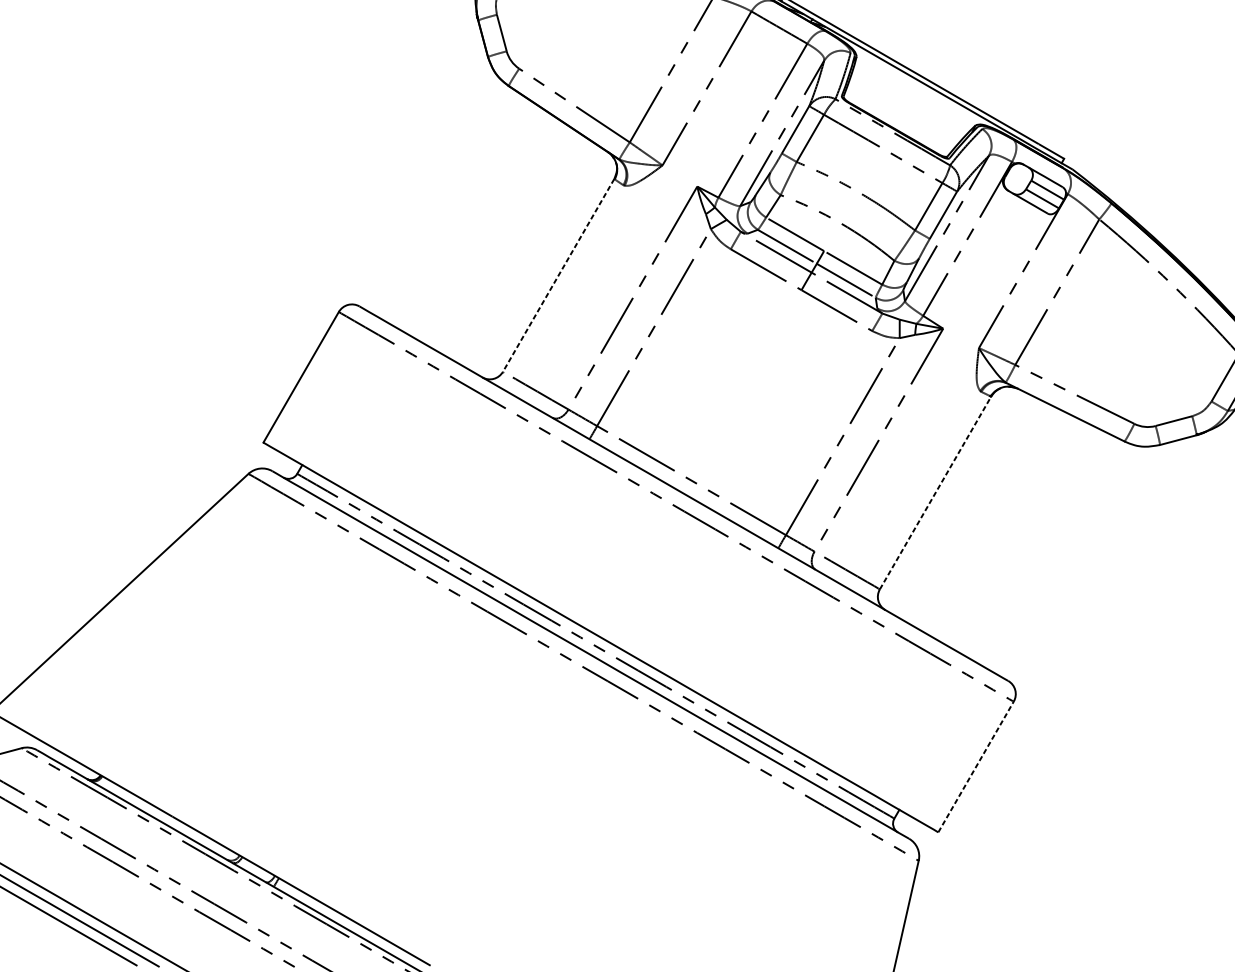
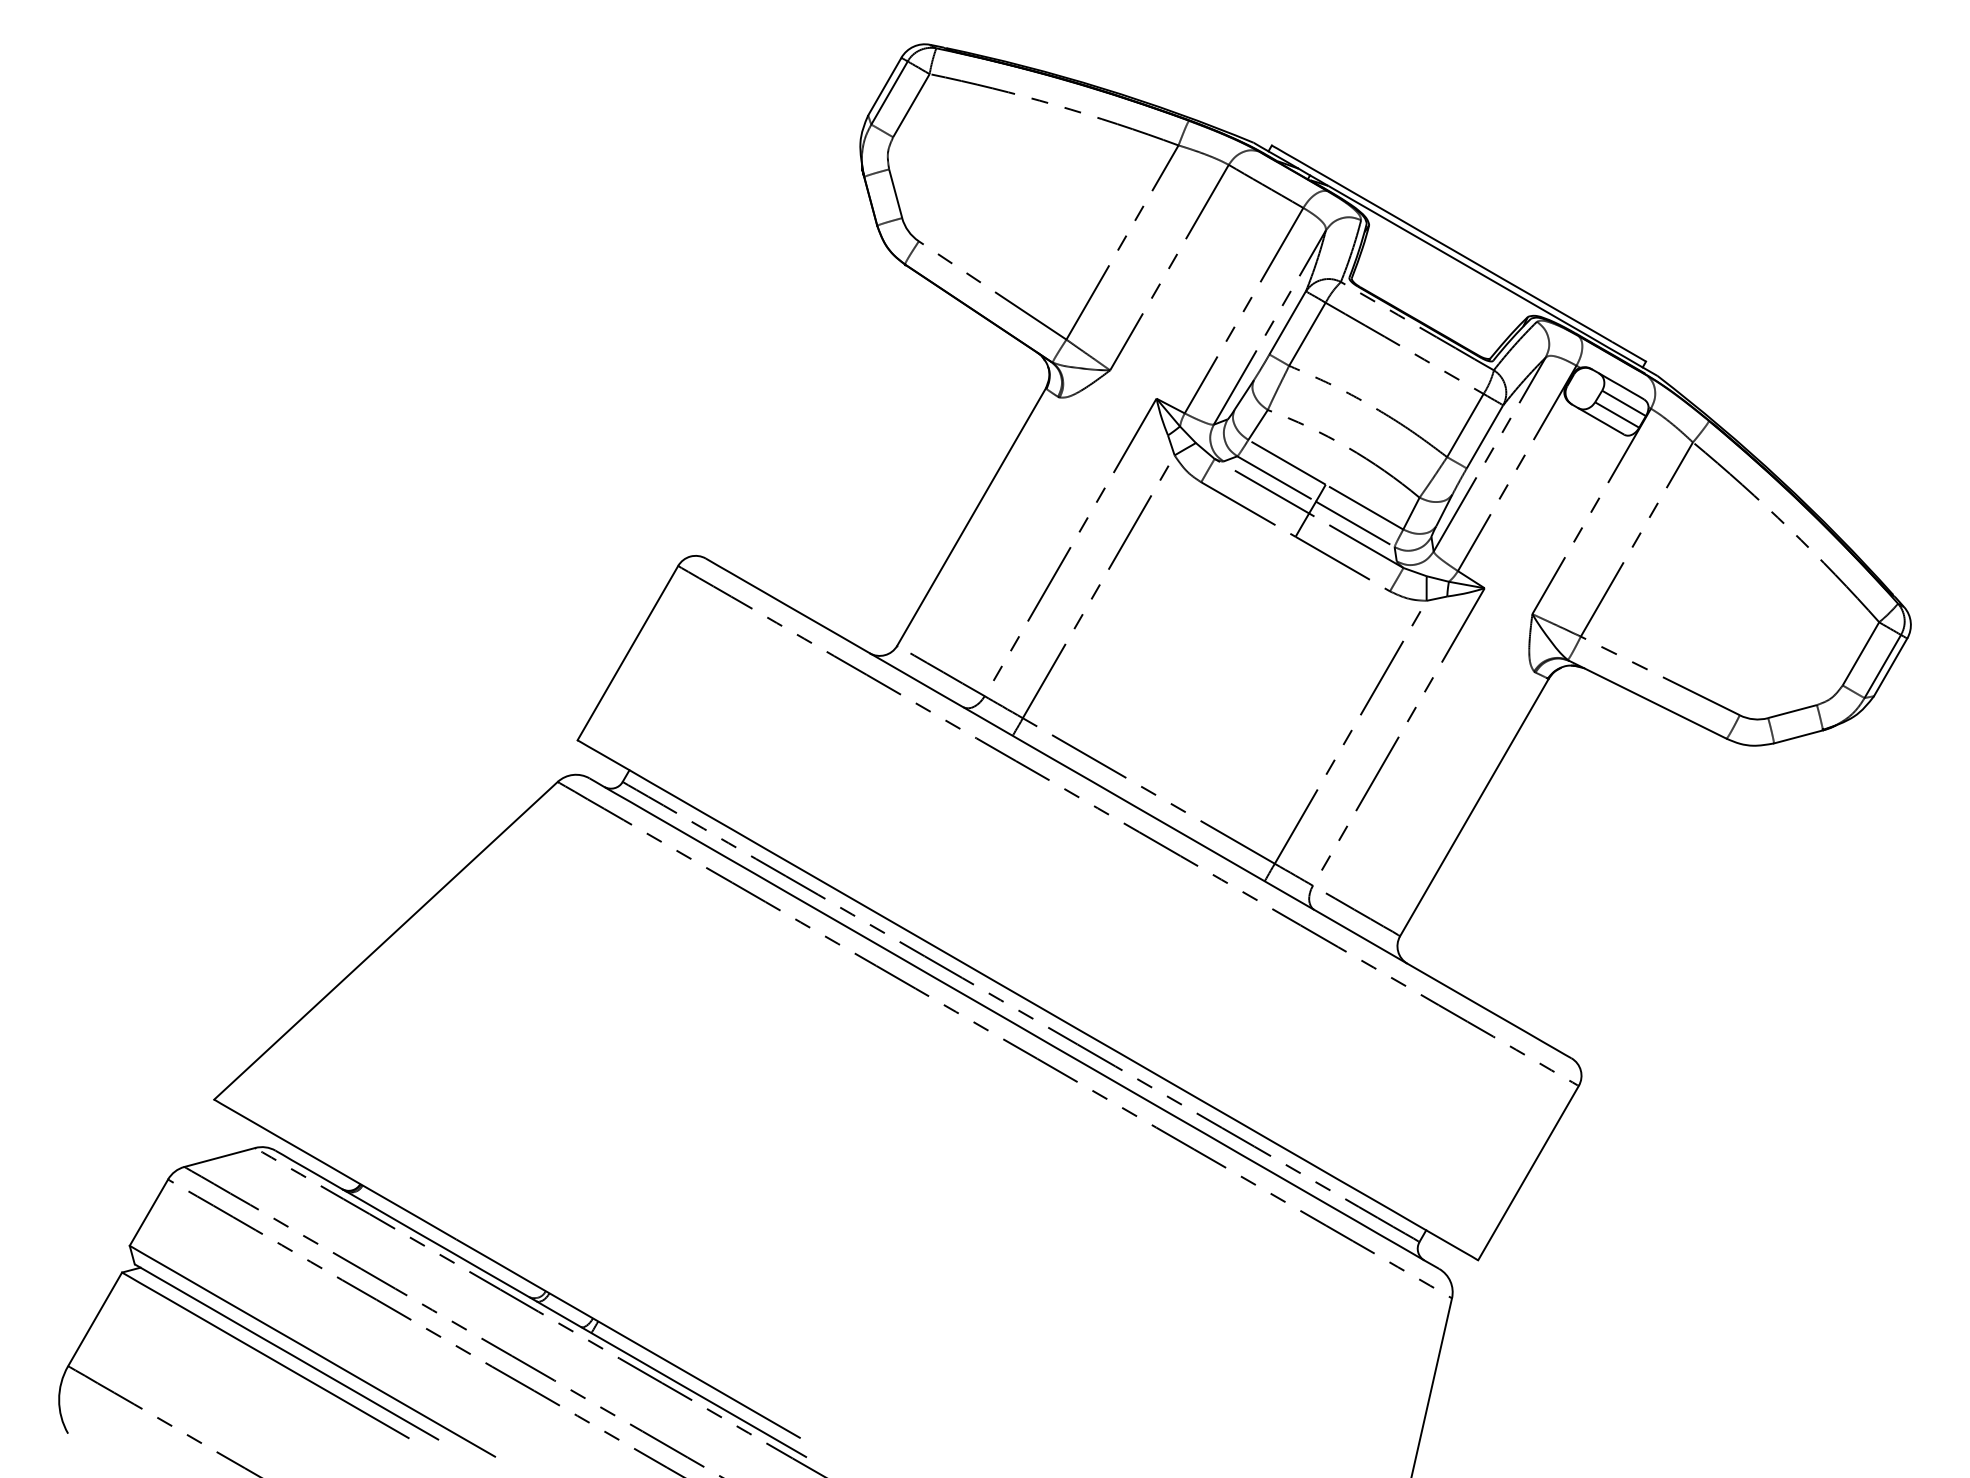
line: (558, 275) -> (971, 517), dashed -> solid
line: (935, 492) -> (1474, 807), dashed -> solid
line: (976, 767) -> (1528, 1173), dashed -> solid

